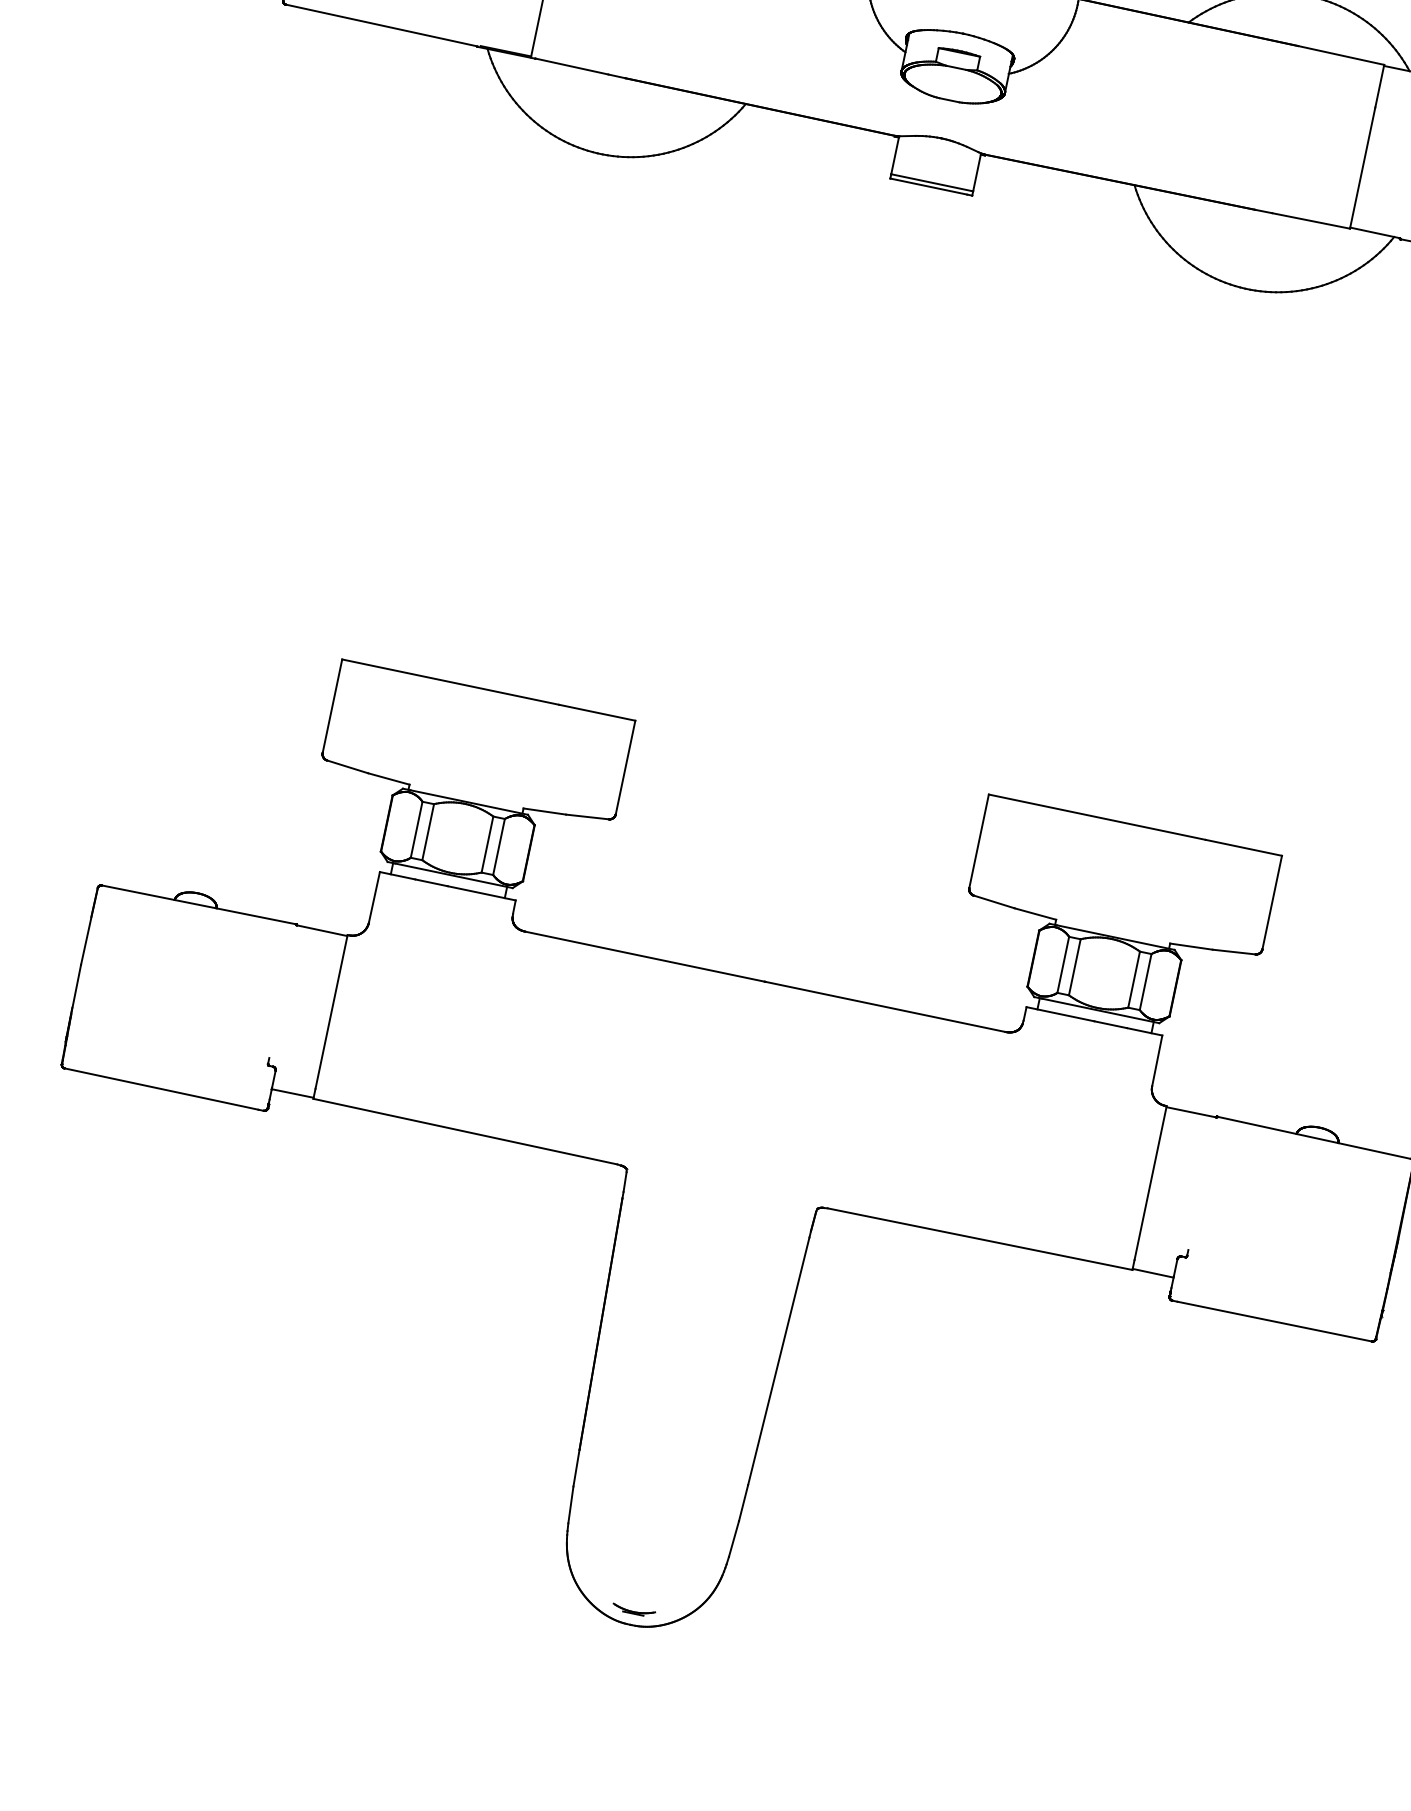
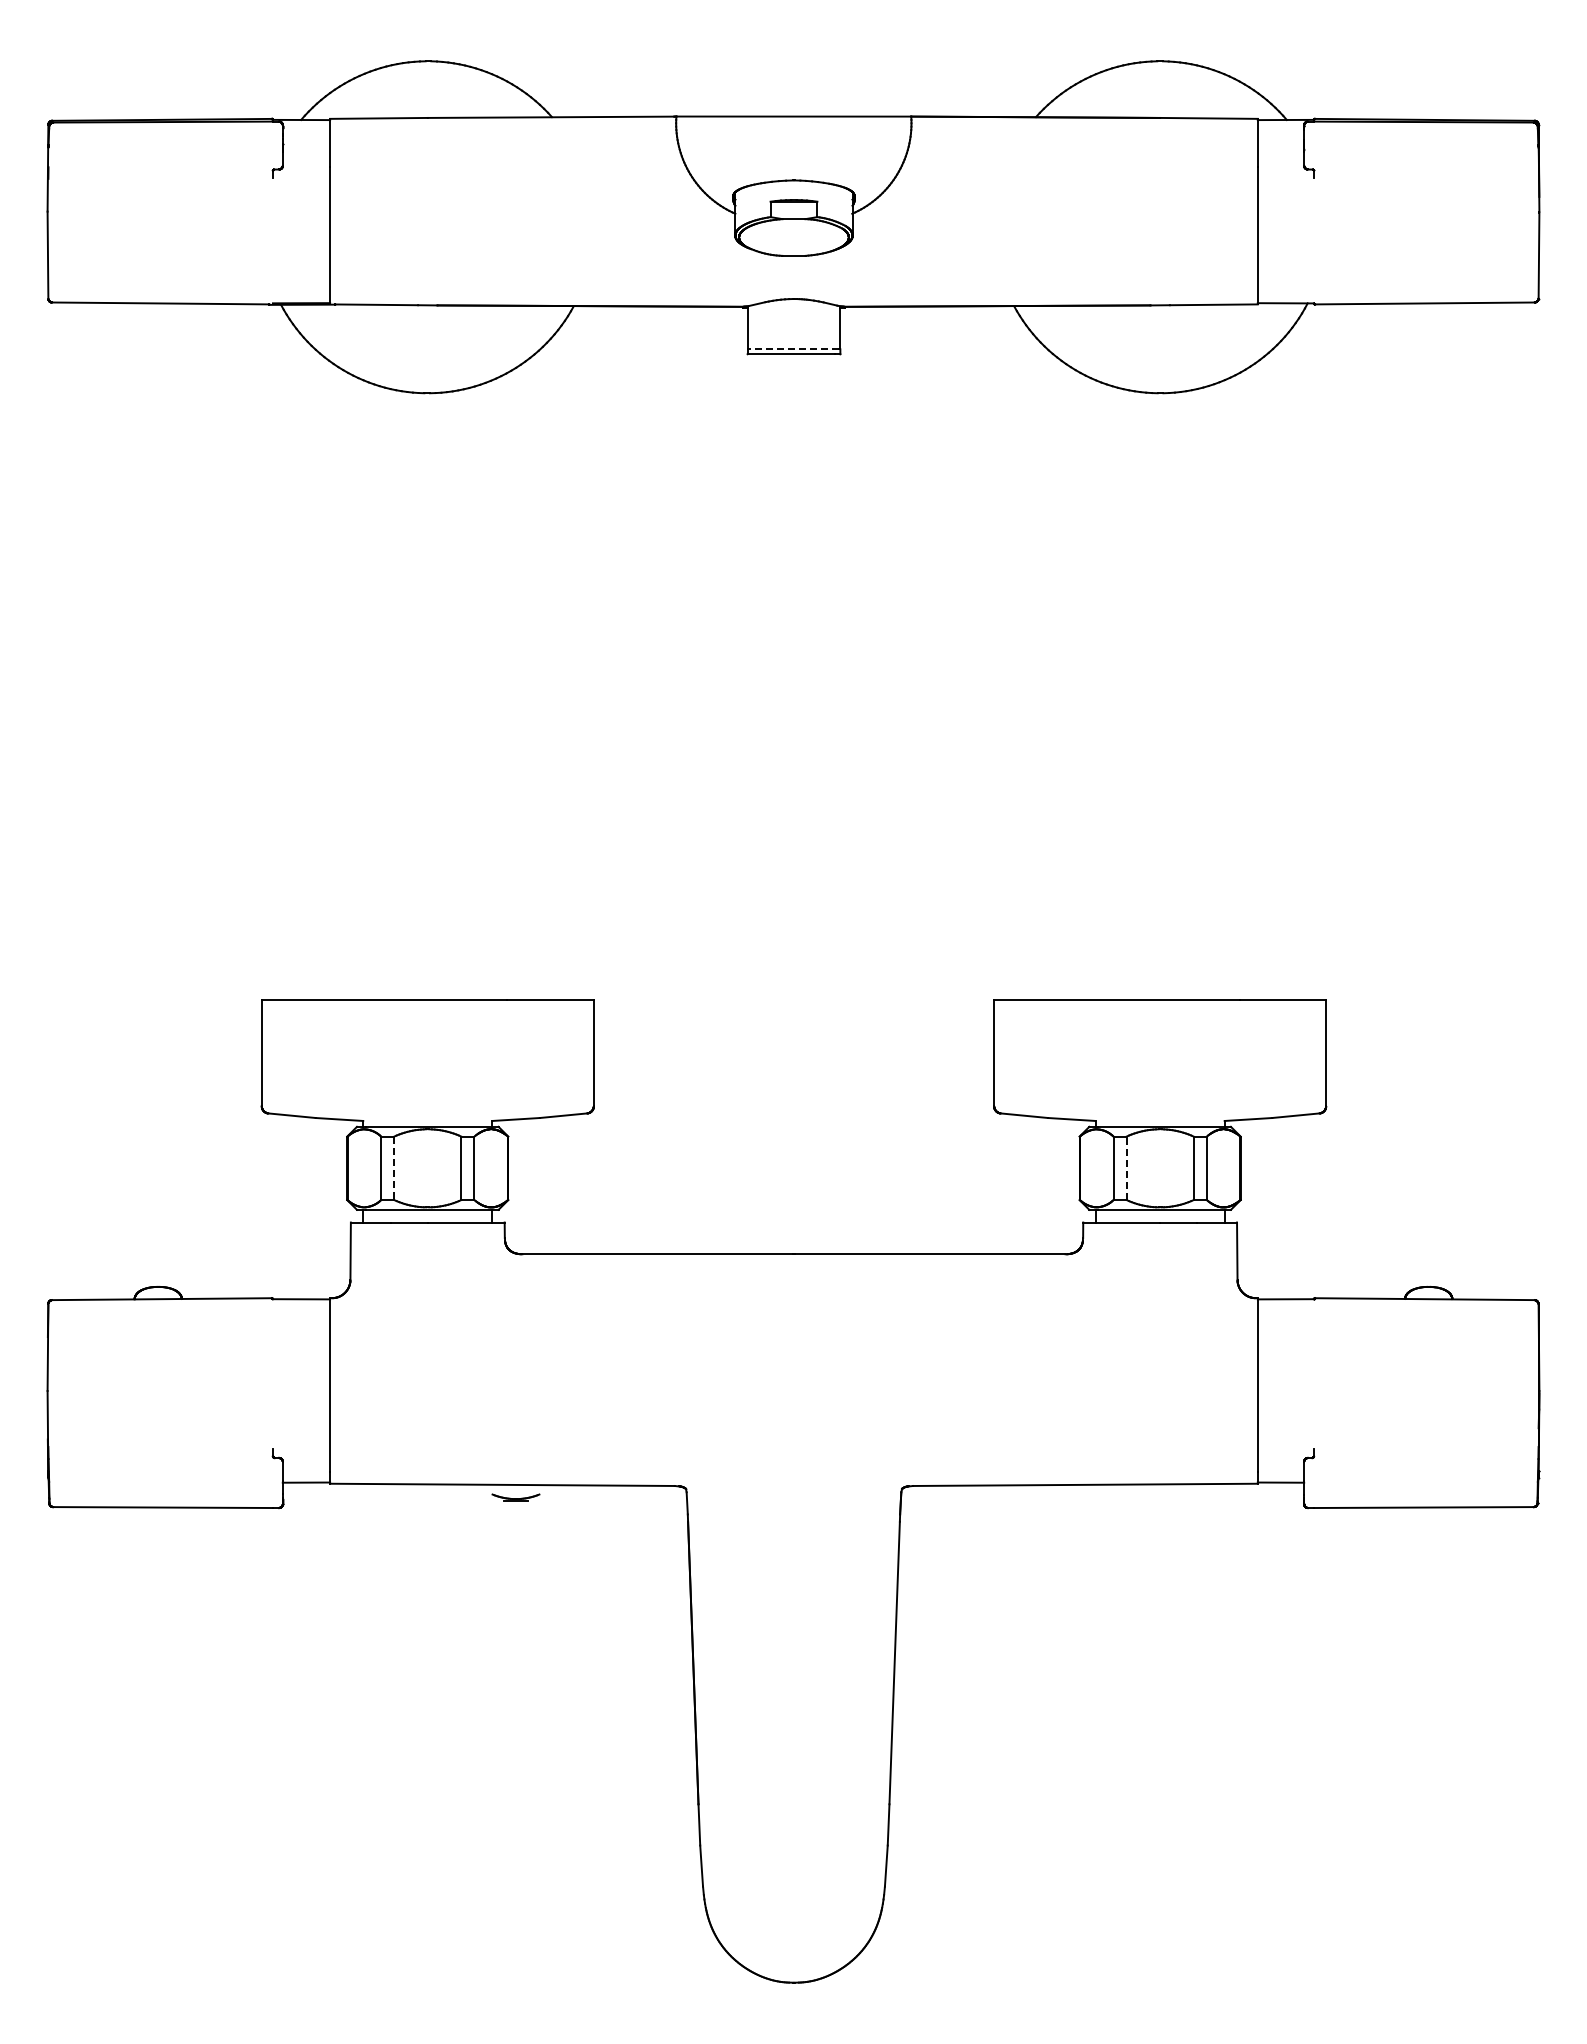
line: (931, 182) -> (793, 349), solid -> dashed
line: (428, 832) -> (394, 1168), solid -> dashed
line: (1074, 967) -> (1126, 1168), solid -> dashed
part: (633, 1610) -> (515, 1497), moved

